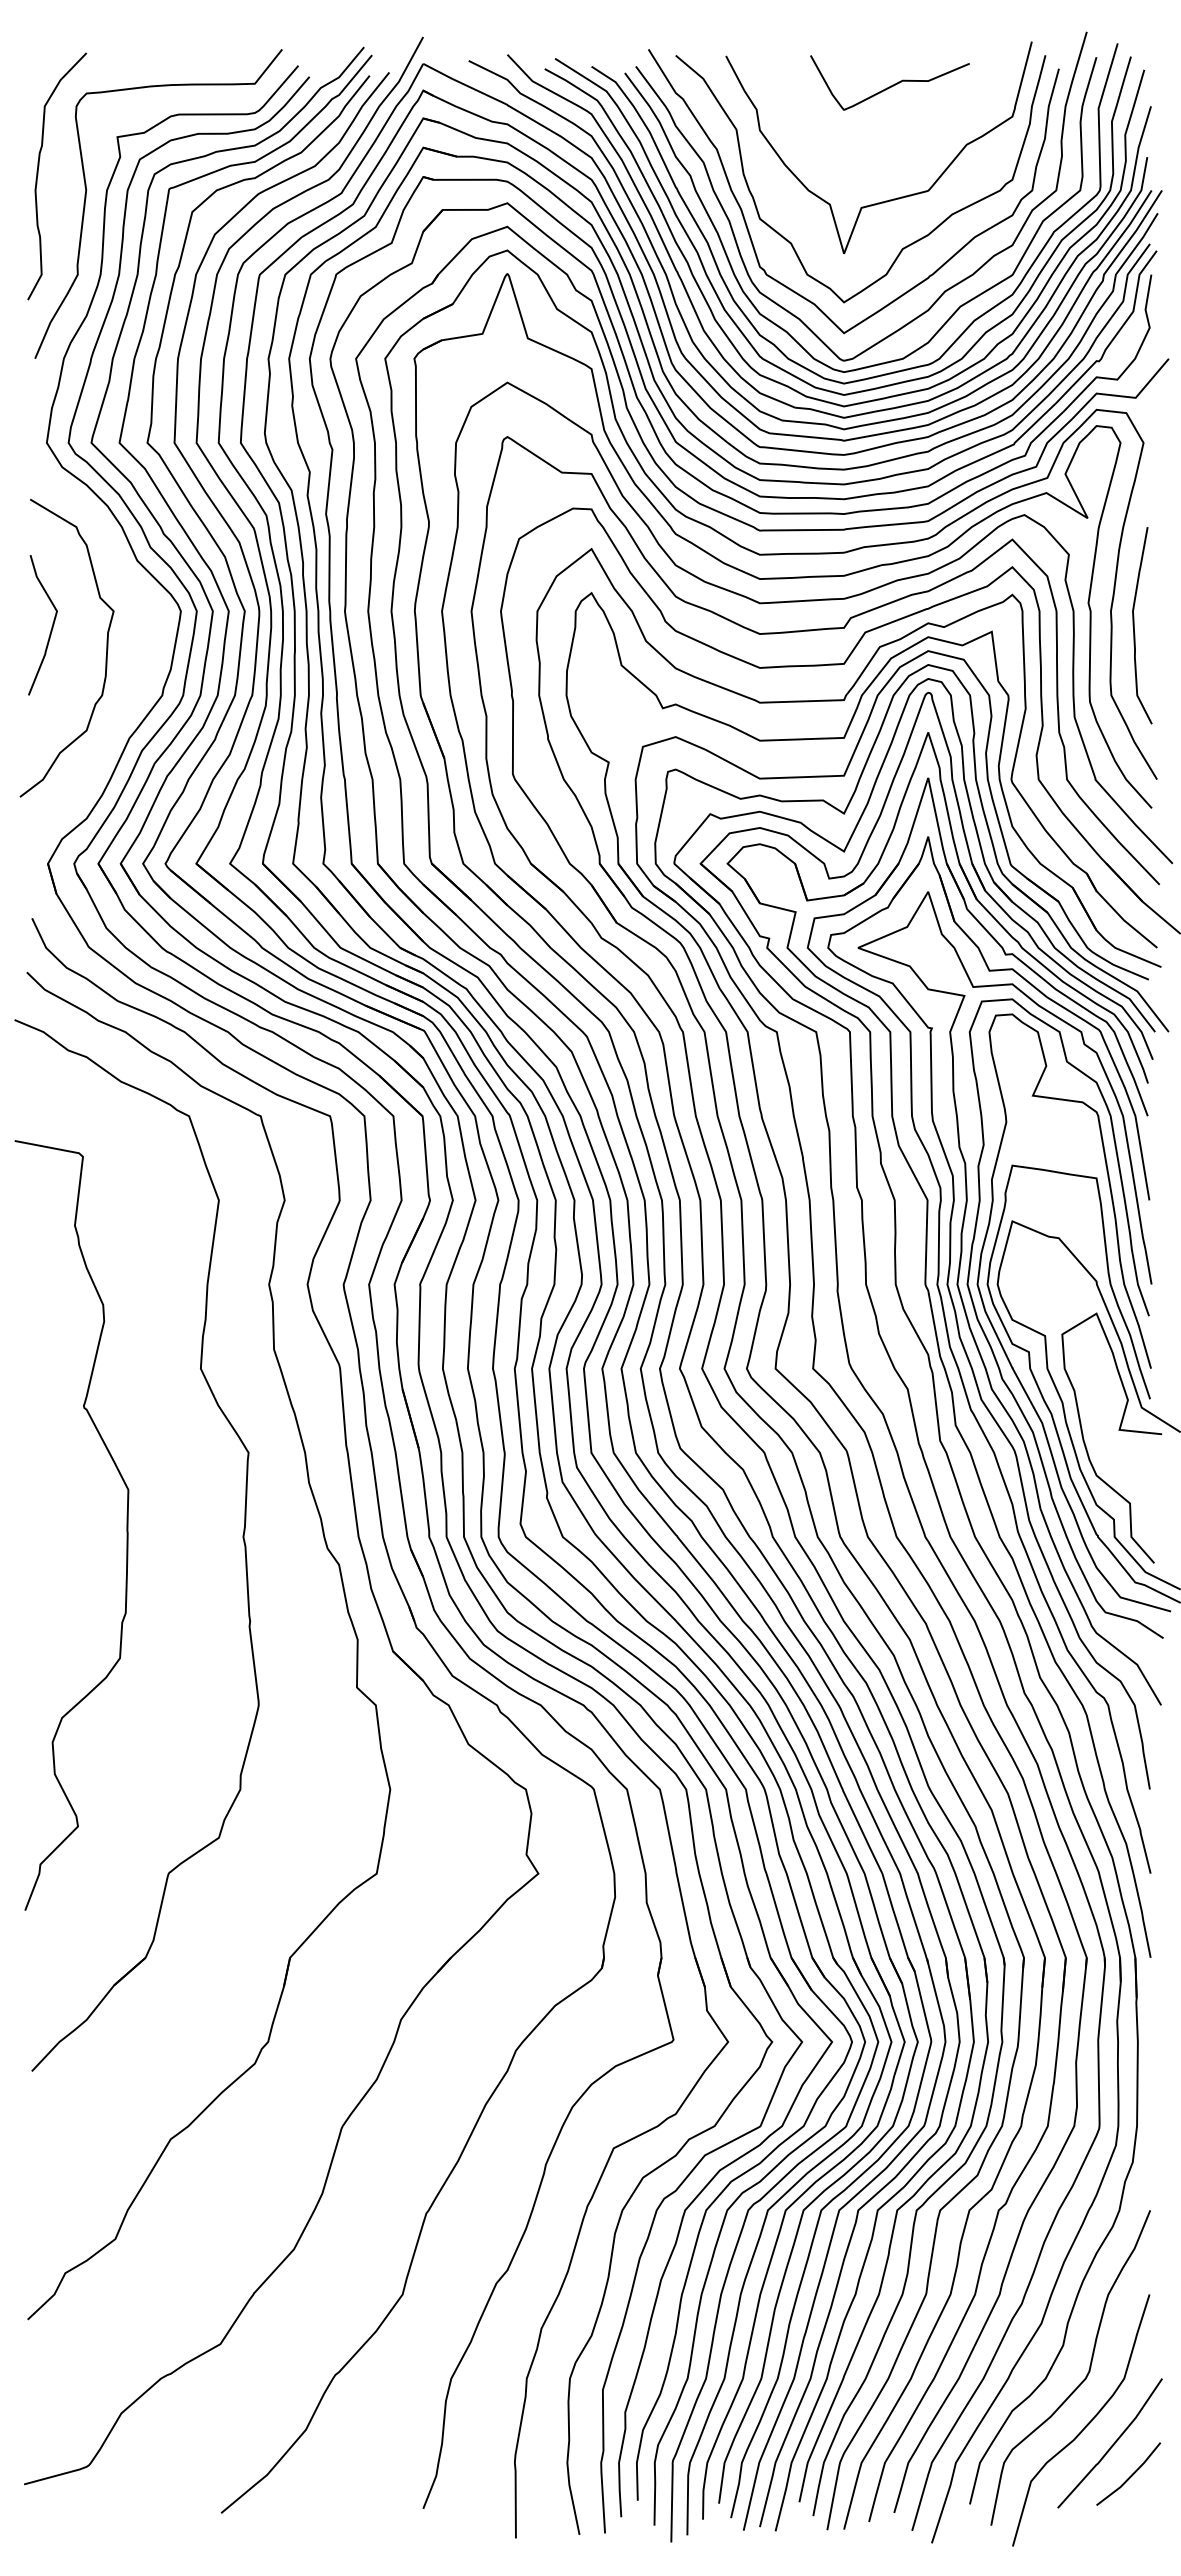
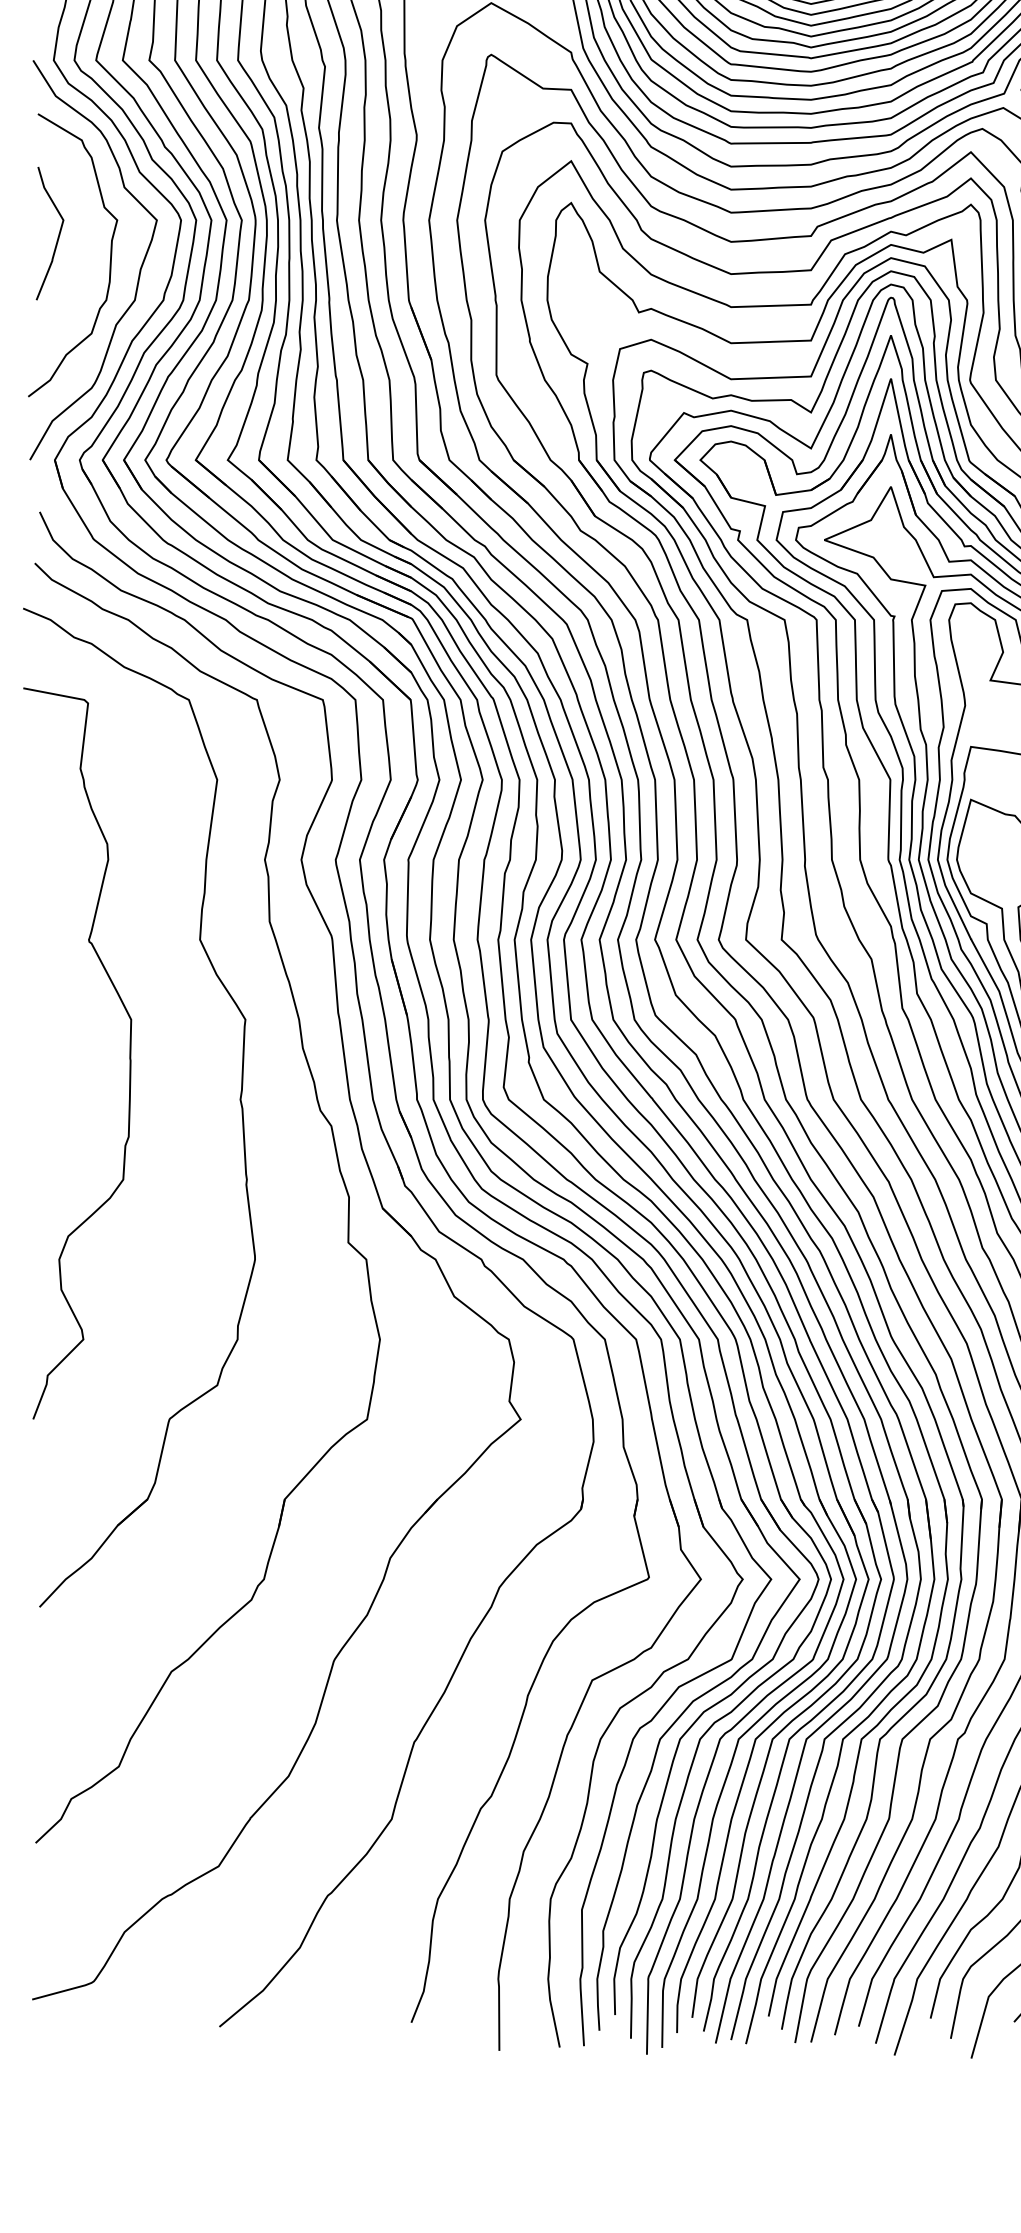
curve: (137, 661) -> (139, 267), added
curve: (126, 1525) -> (129, 1053), moved

